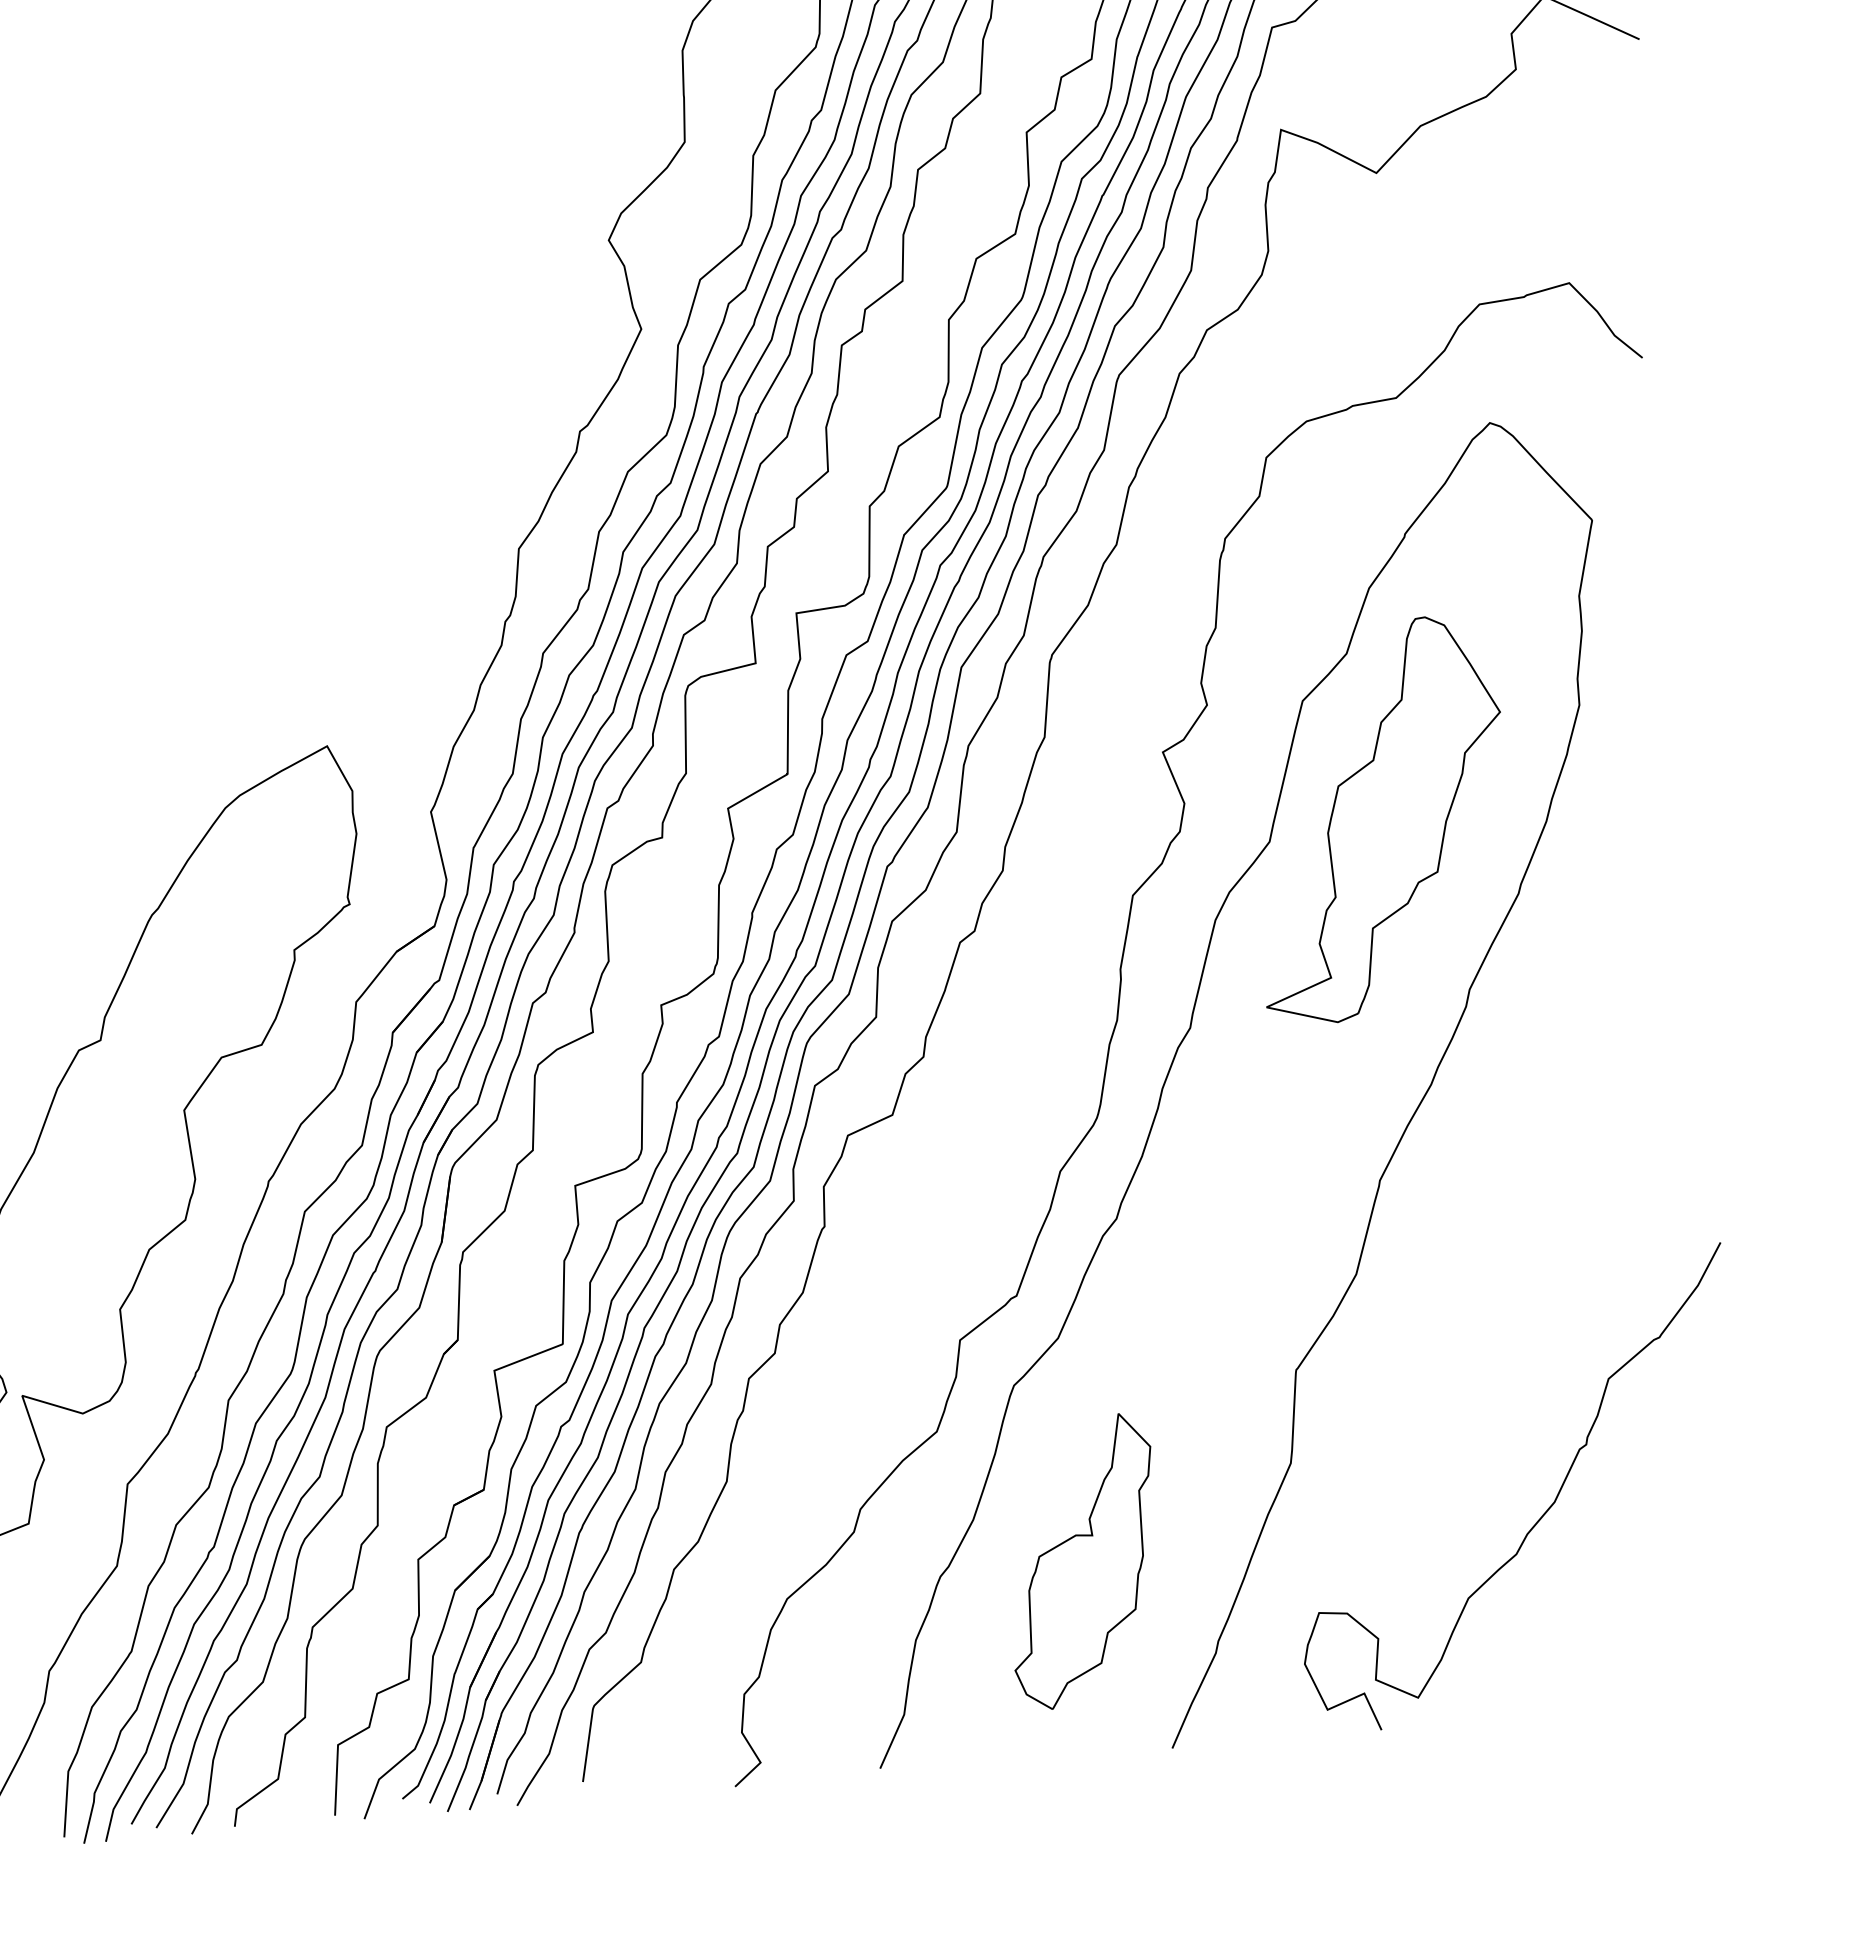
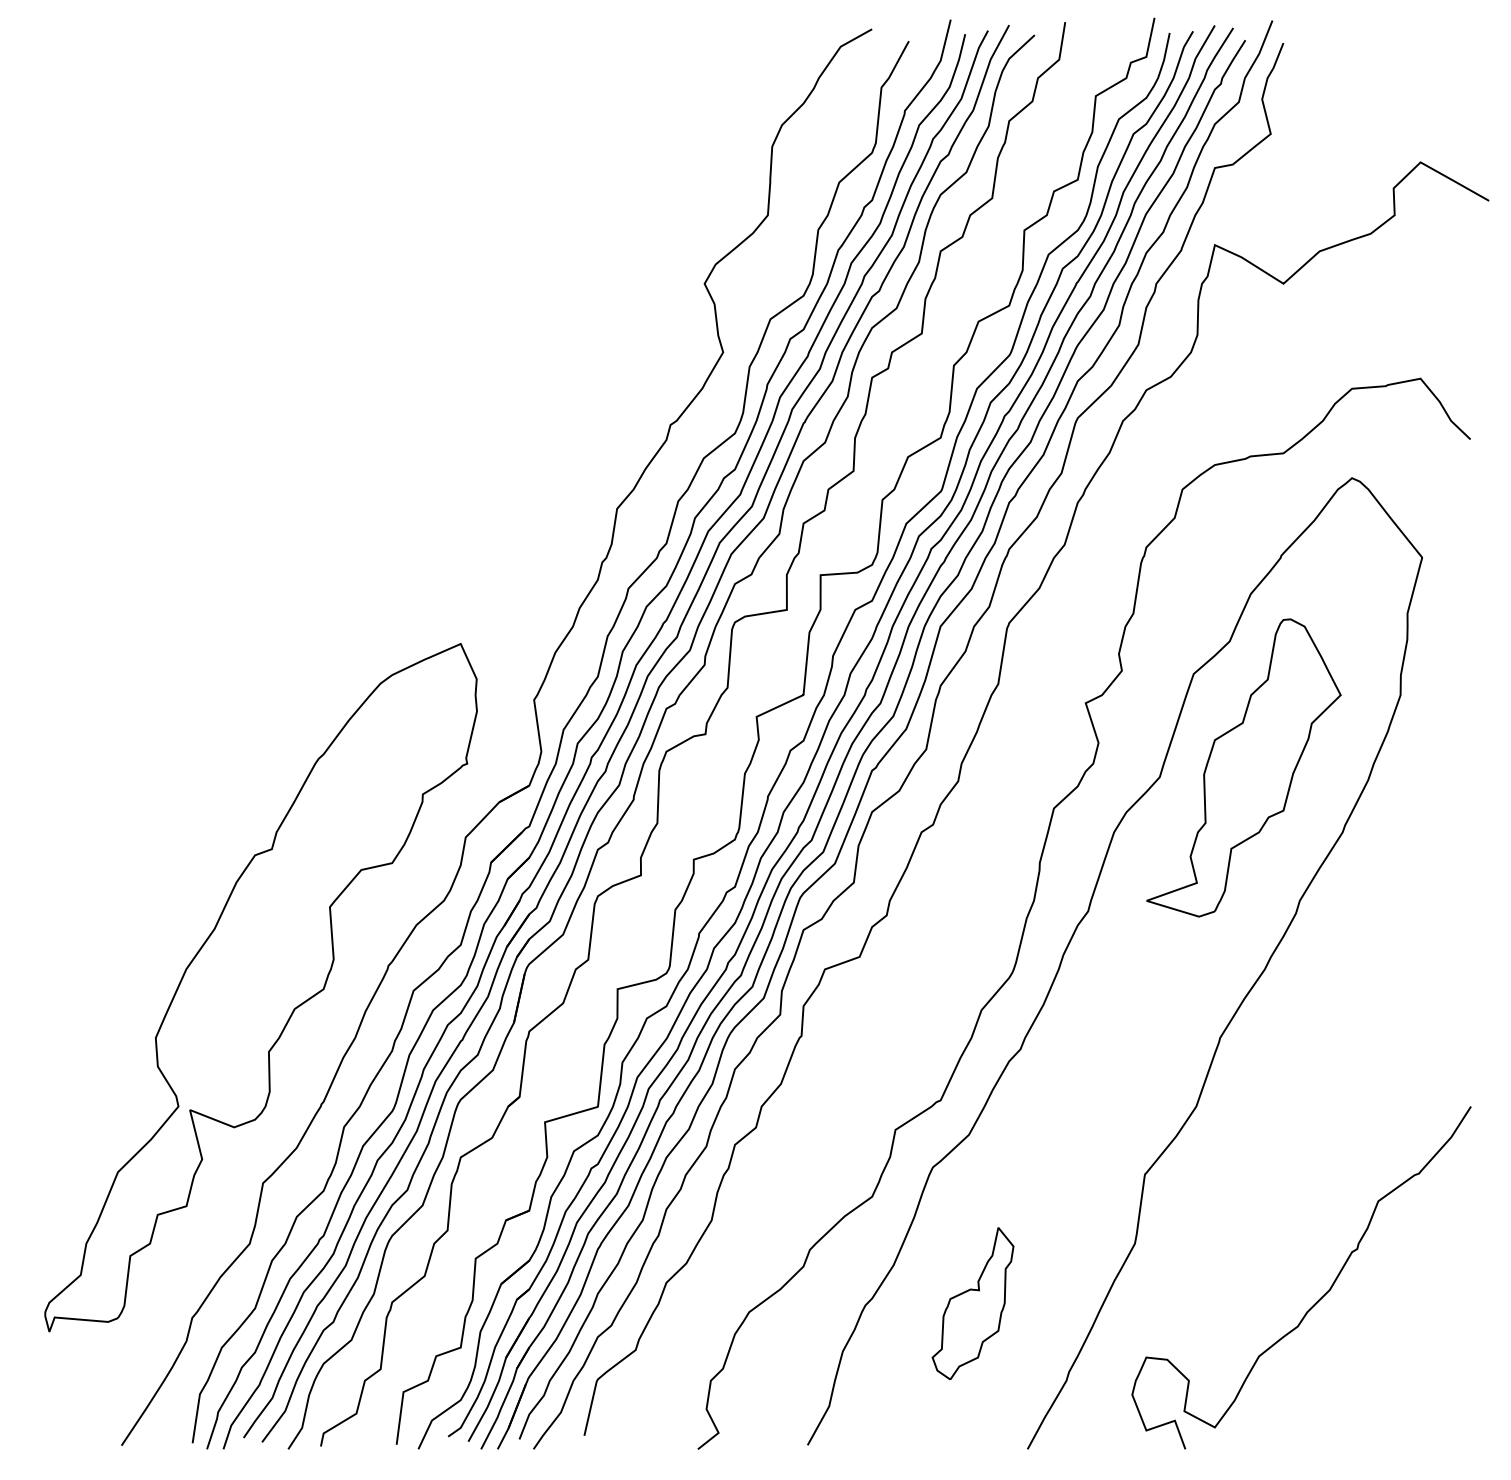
part: (1082, 1561) -> (972, 1303), size x0.7

